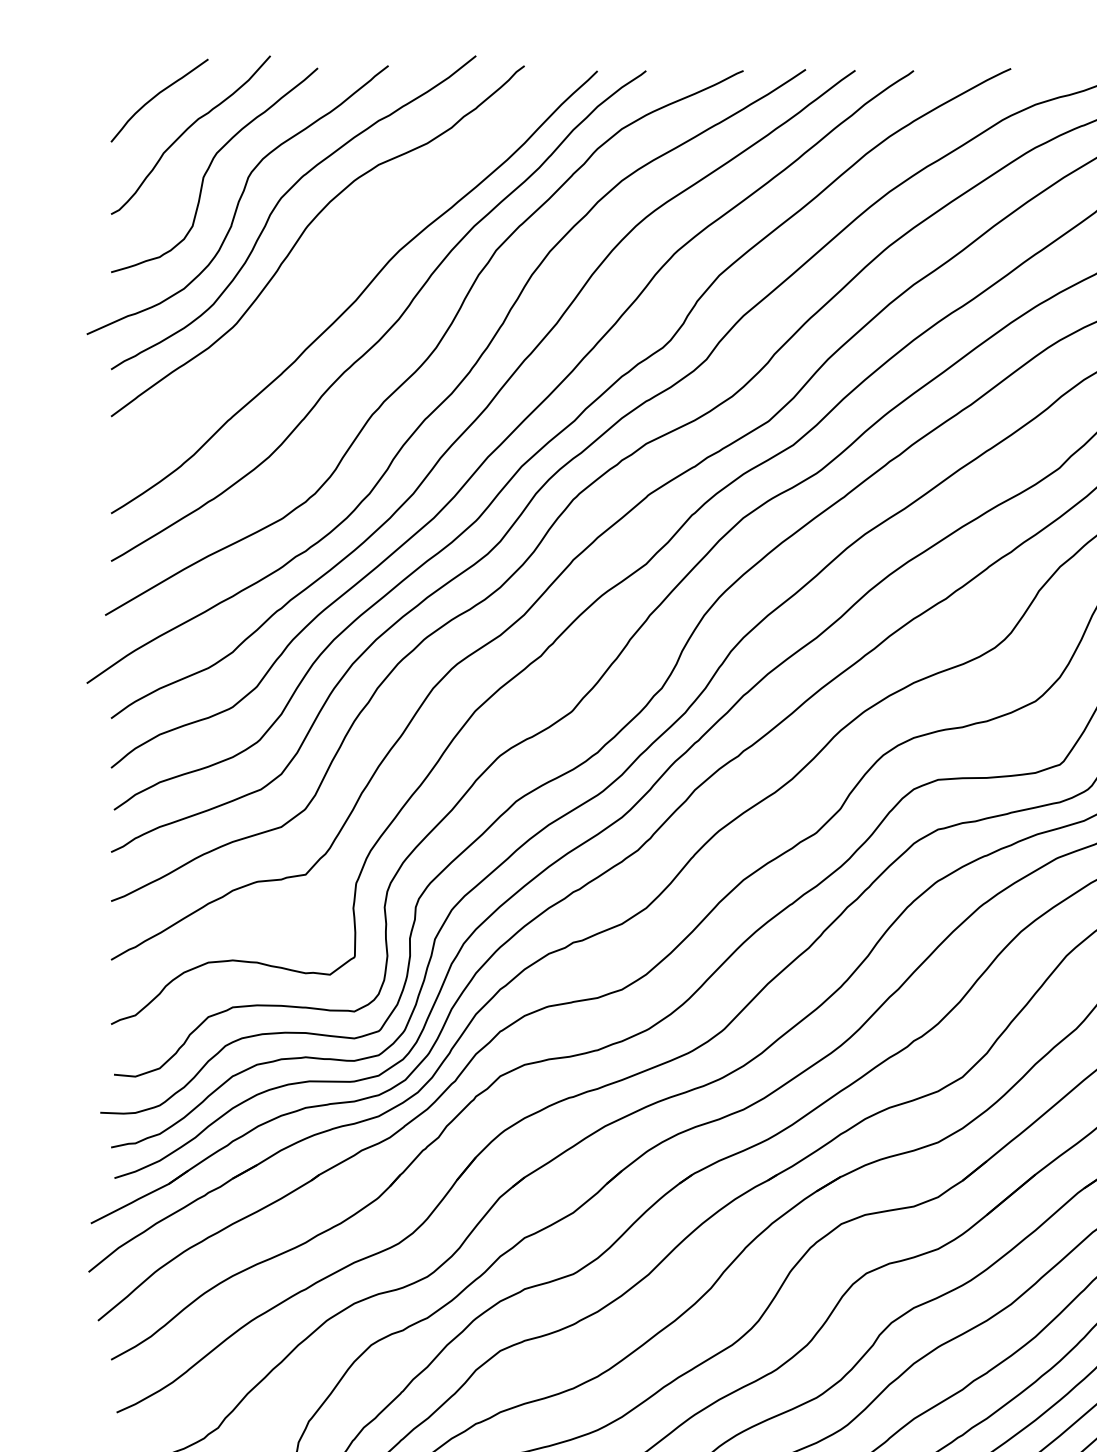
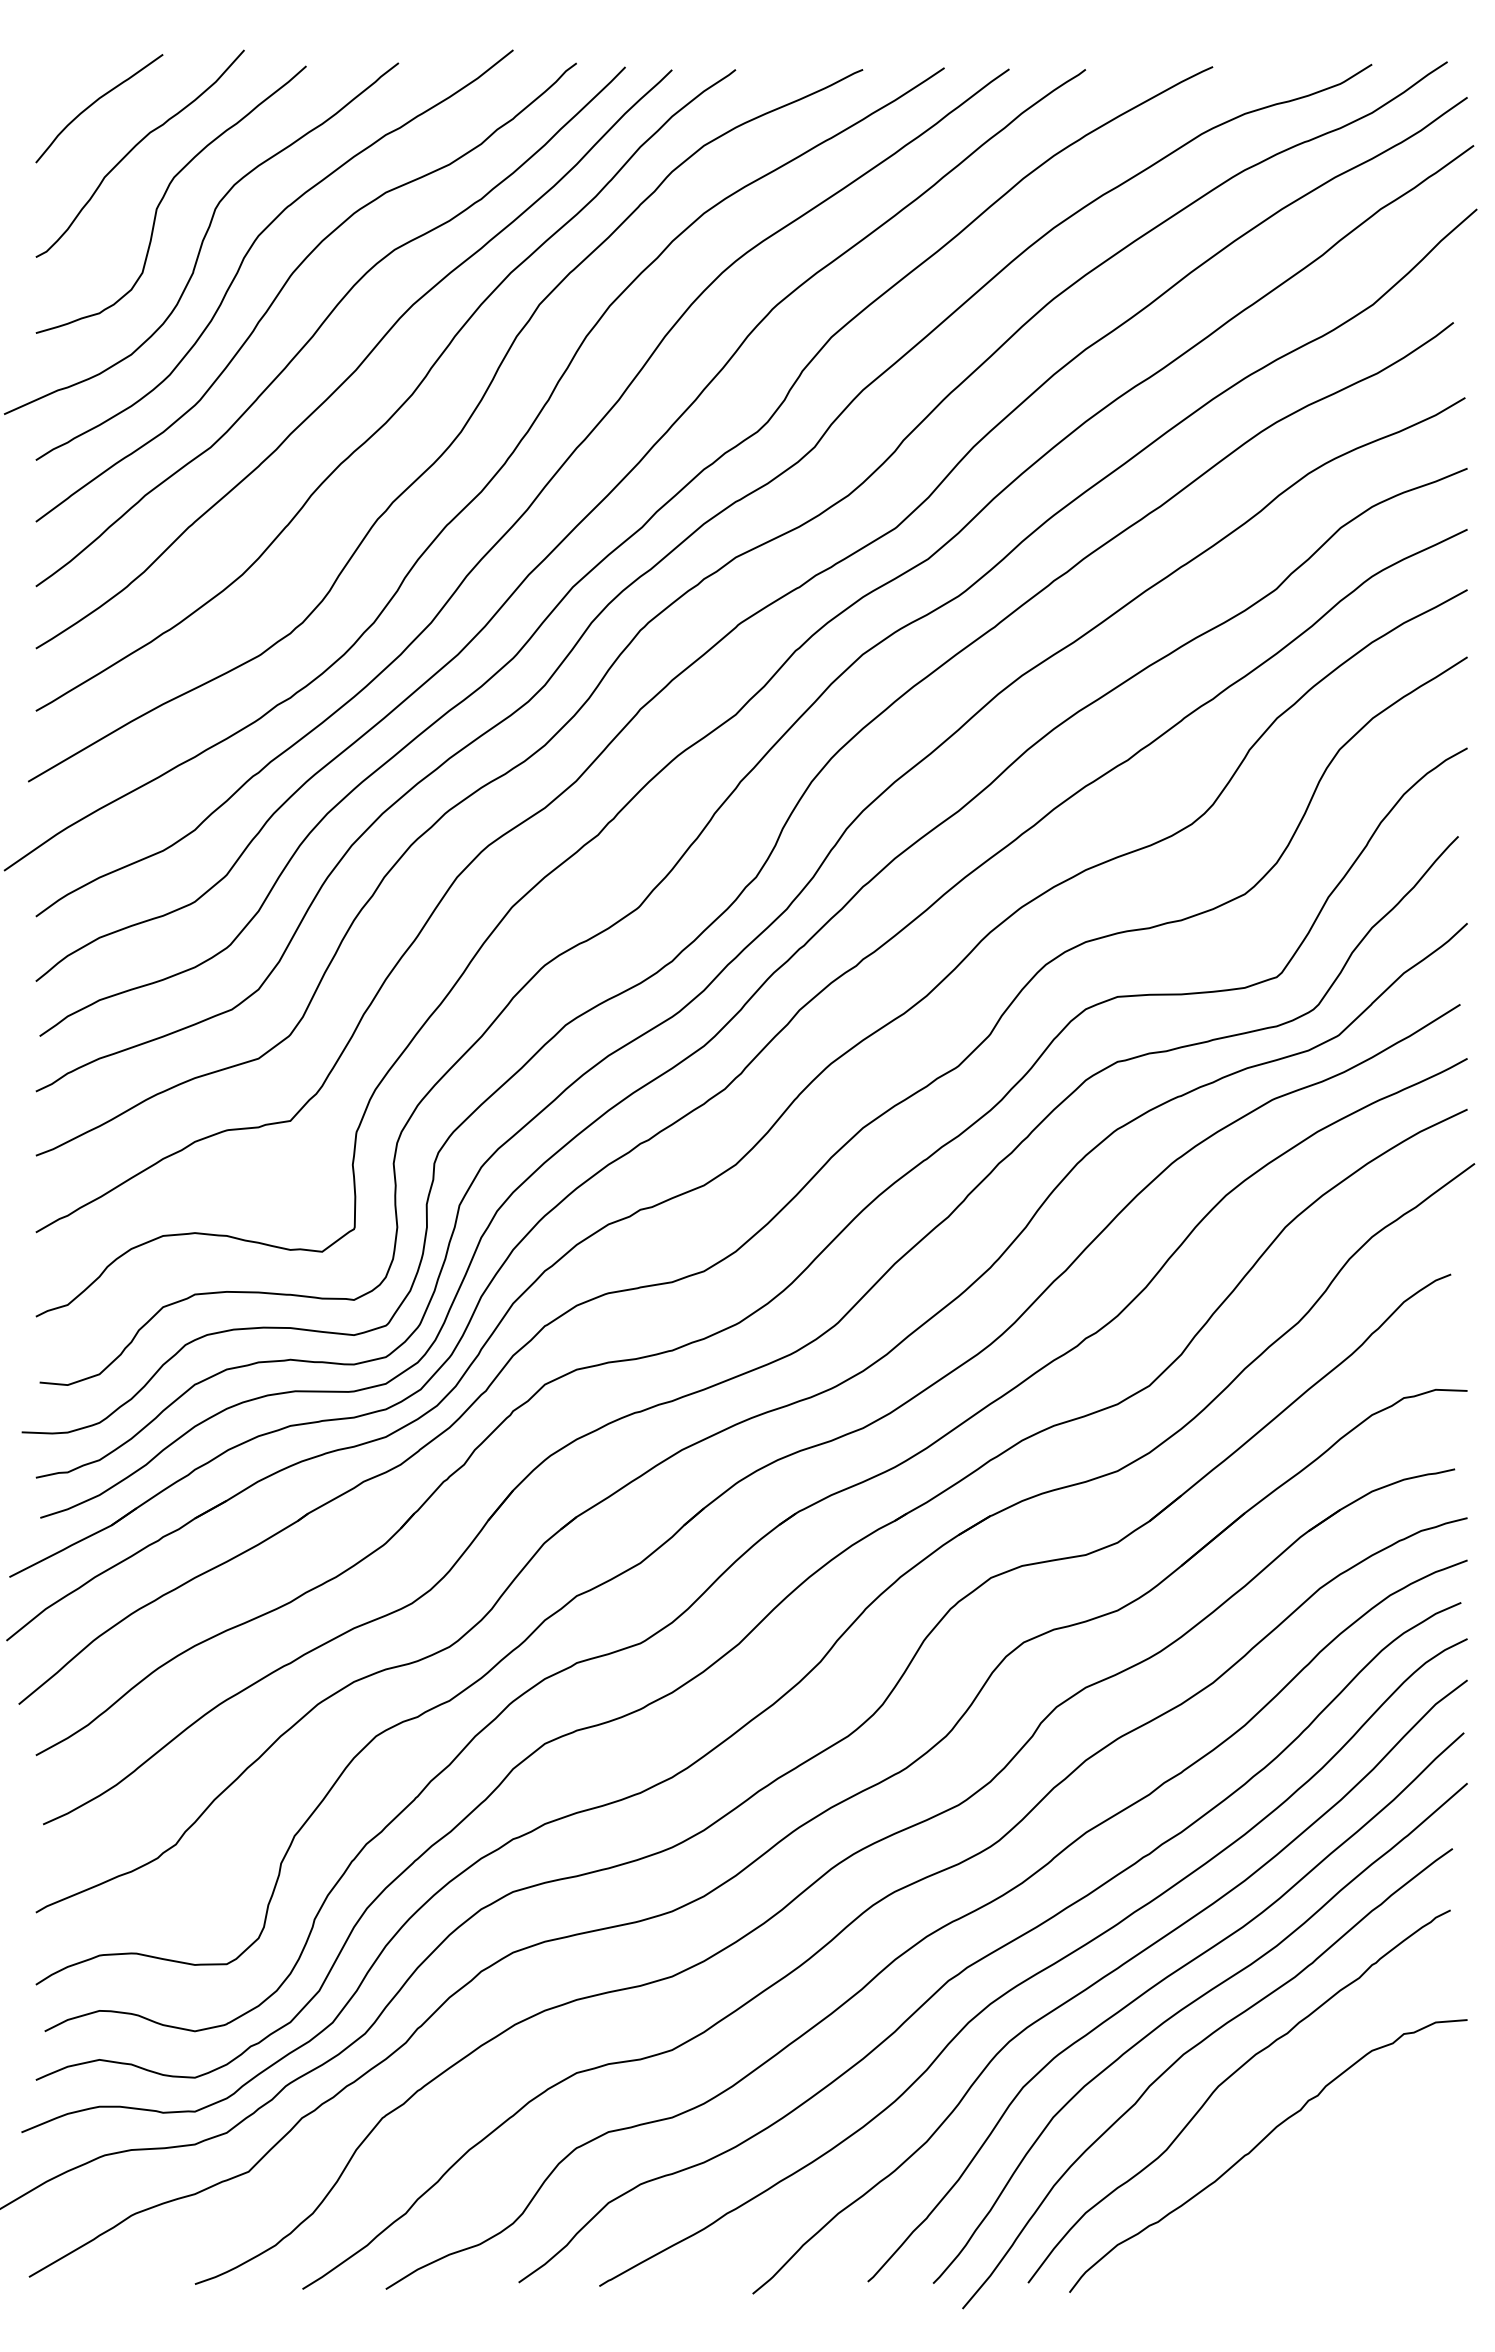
curve: (332, 263) -> (325, 321), added

